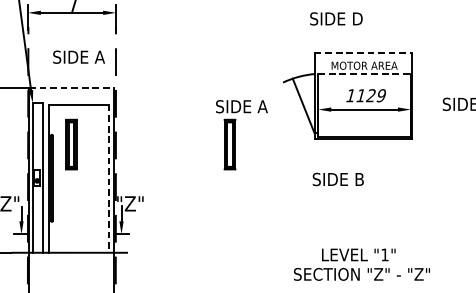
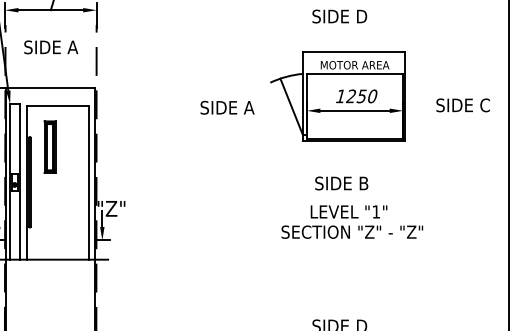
text: (336, 18) -> (339, 16), moved
line: (363, 53) -> (353, 52), dashed -> solid
text: (79, 57) -> (51, 47), moved
line: (365, 73) -> (355, 73), dashed -> solid
line: (71, 88) -> (50, 88), dashed -> solid
text: (369, 95) -> (360, 96), 1129 -> 1250
part: (229, 143) -> (214, 146), removed
line: (108, 179) -> (88, 183), dashed -> solid
text: (338, 179) -> (341, 183), moved
text: (362, 264) -> (352, 221), moved

